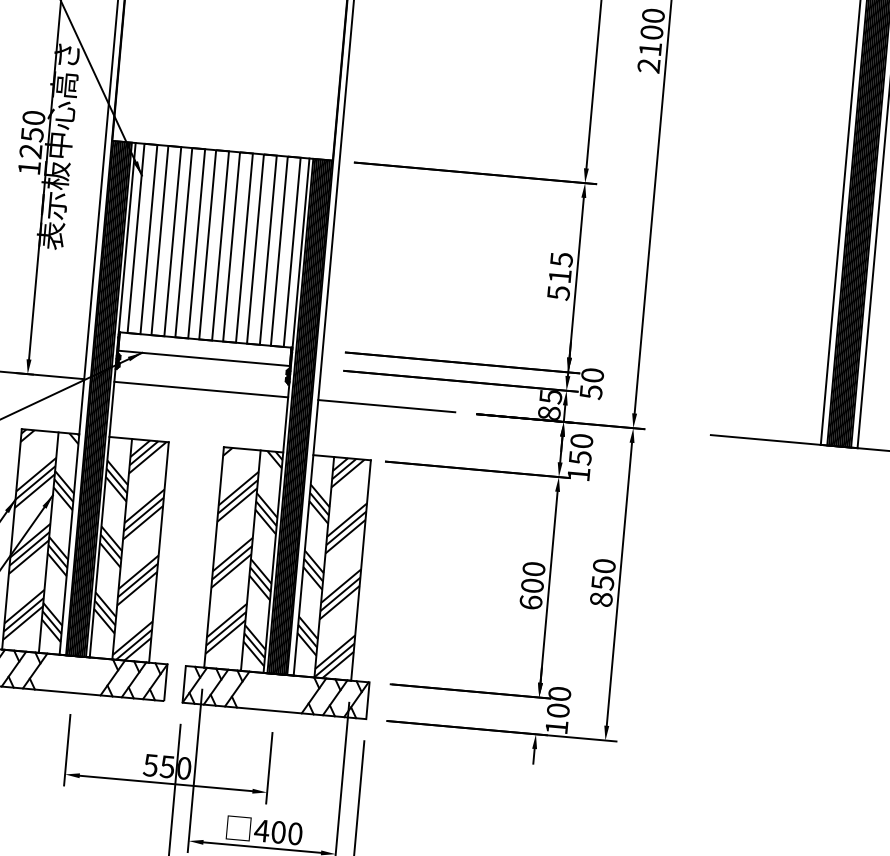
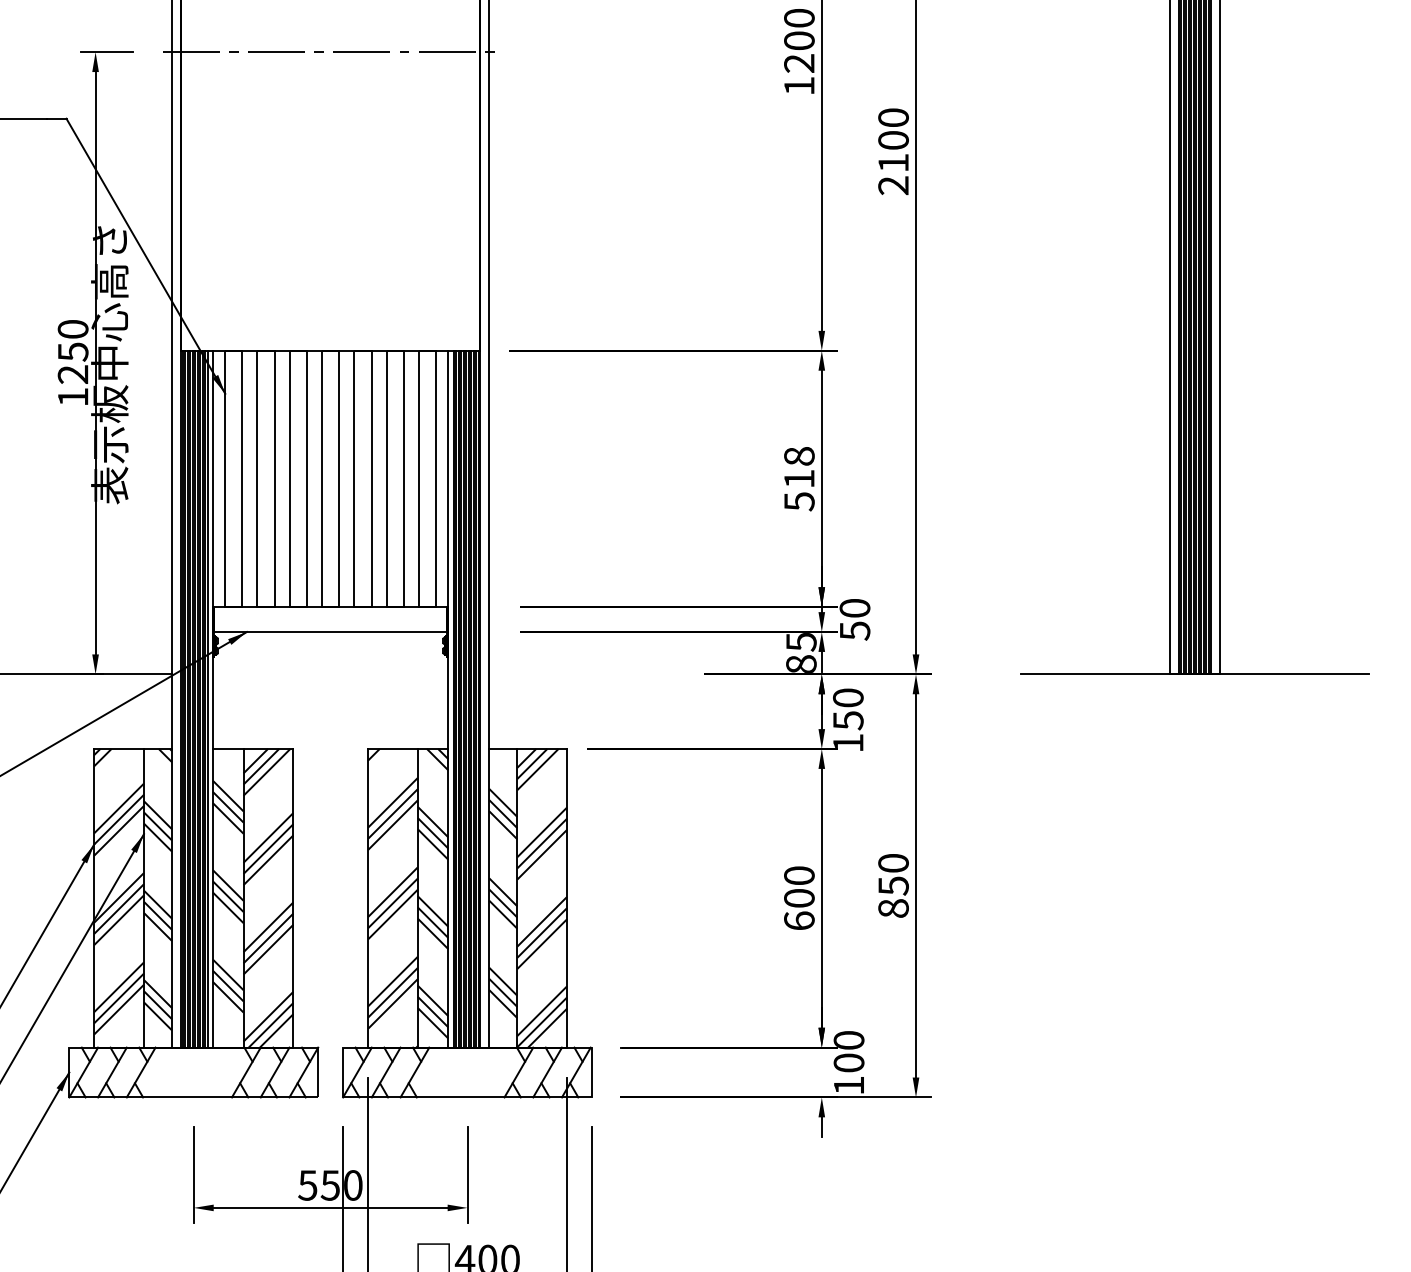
text: (561, 259) -> (799, 456), 515 -> 518
line: (201, 389) -> (330, 674), removed
line: (386, 406) -> (581, 674), removed

